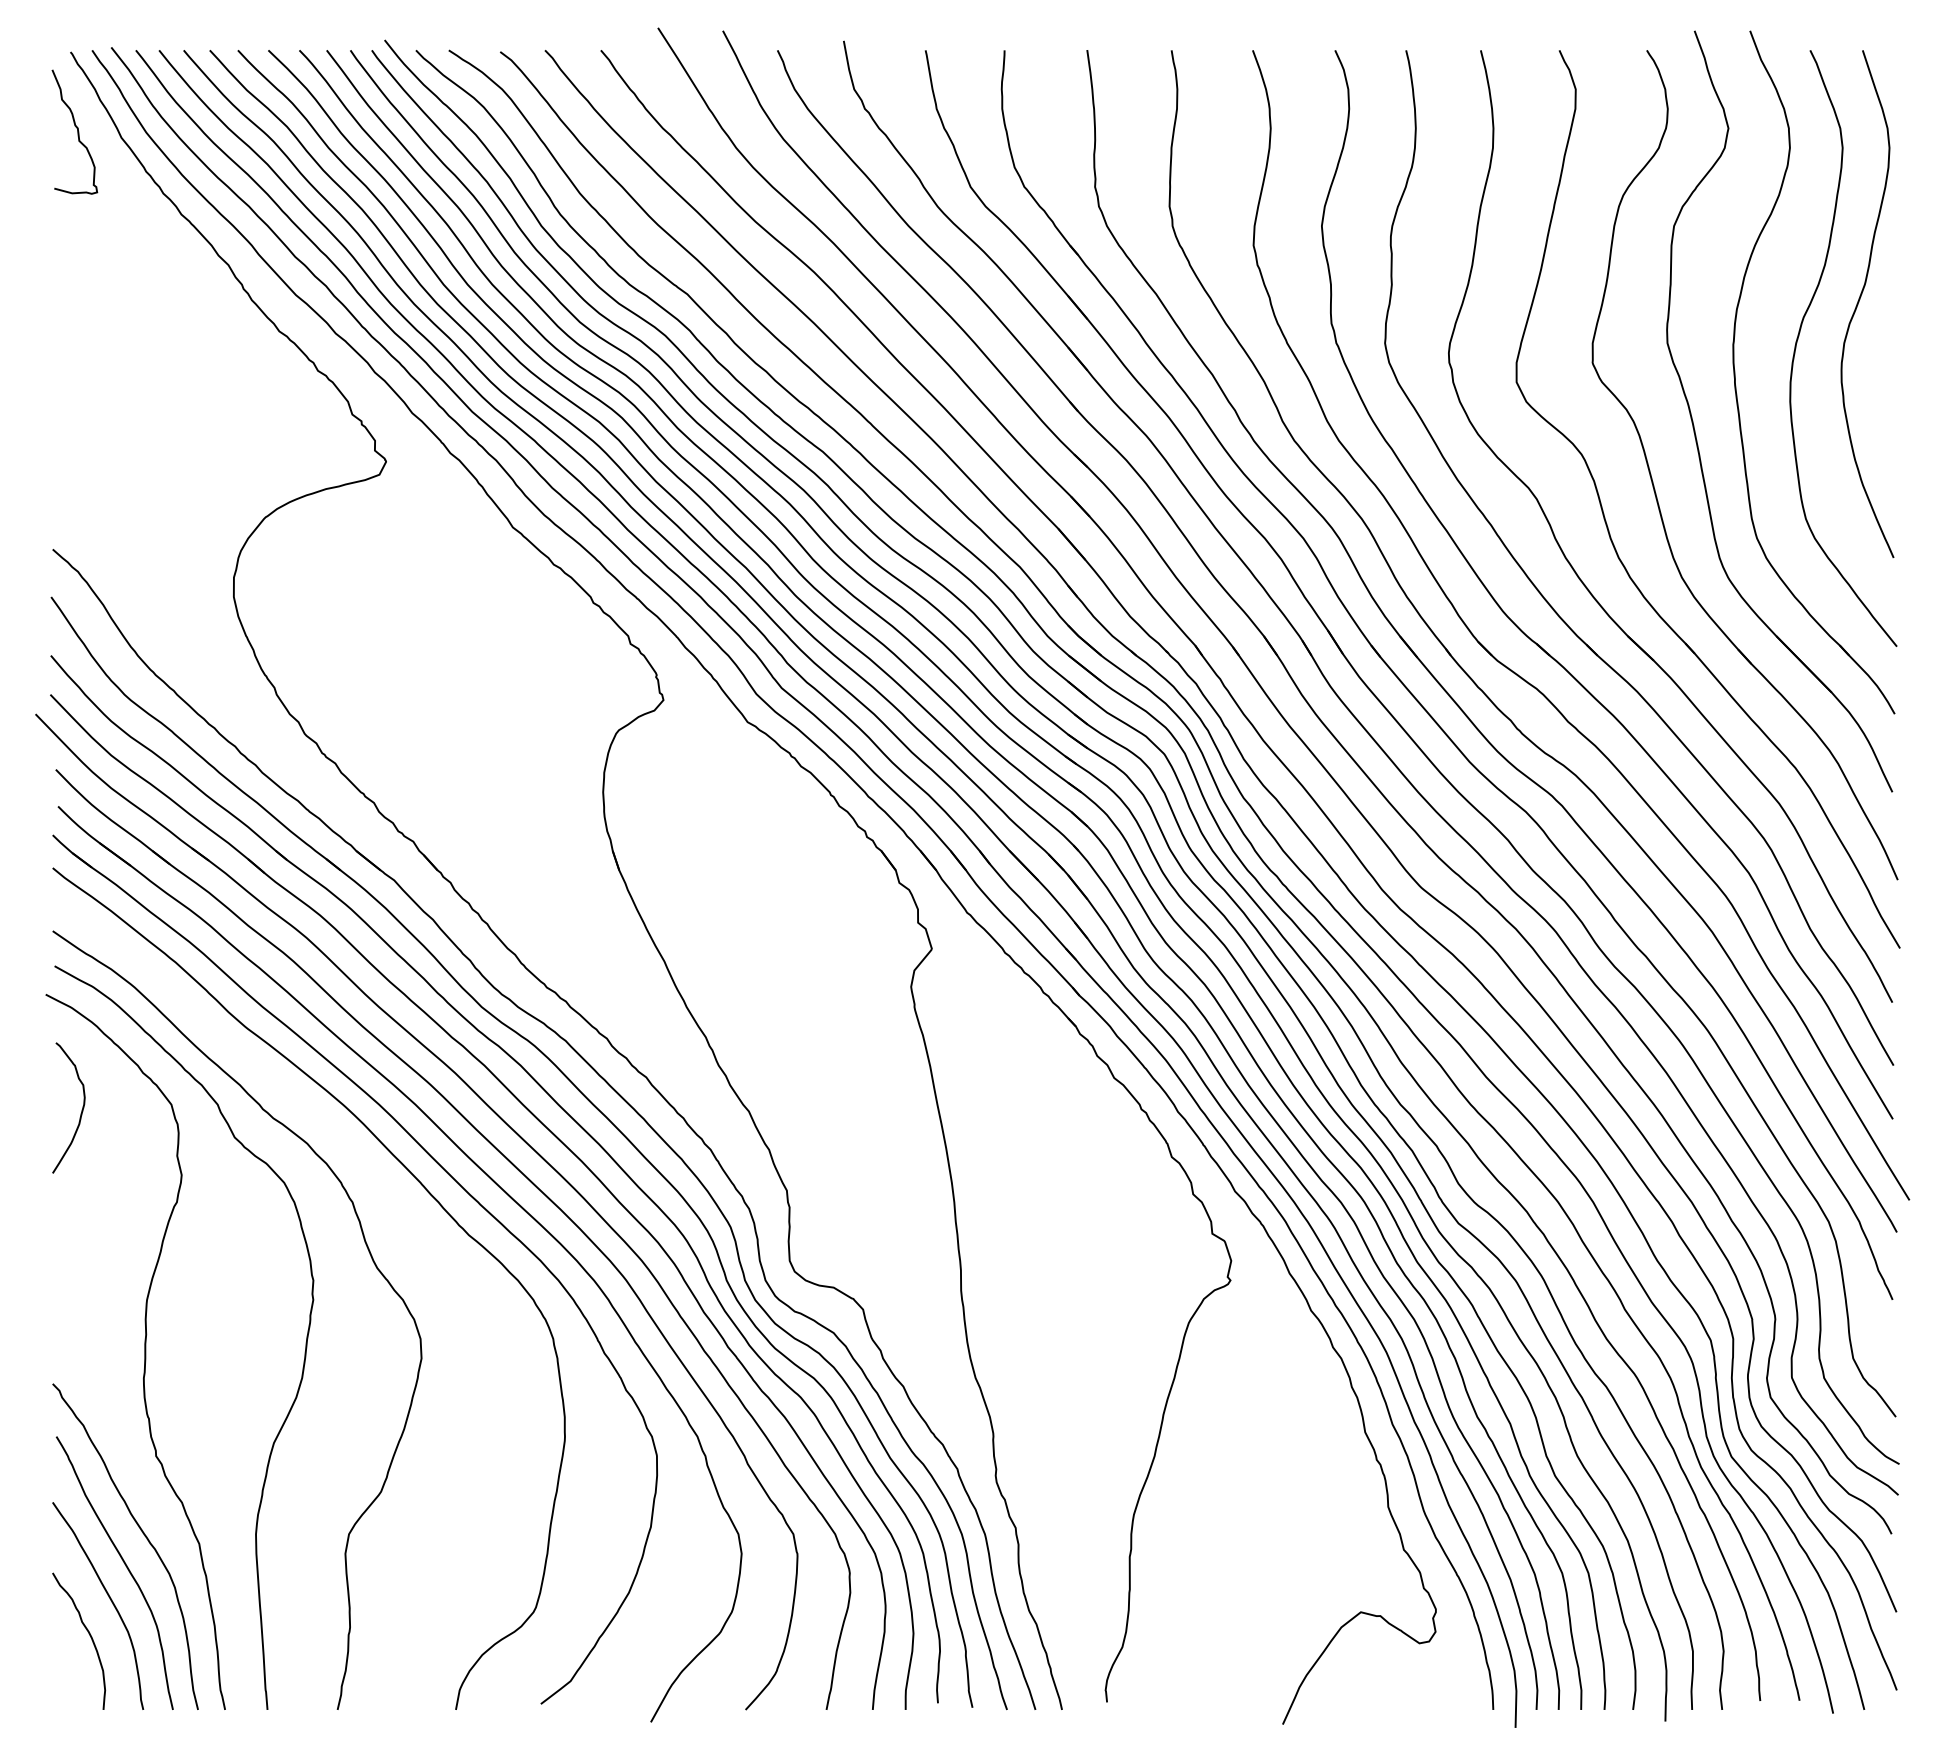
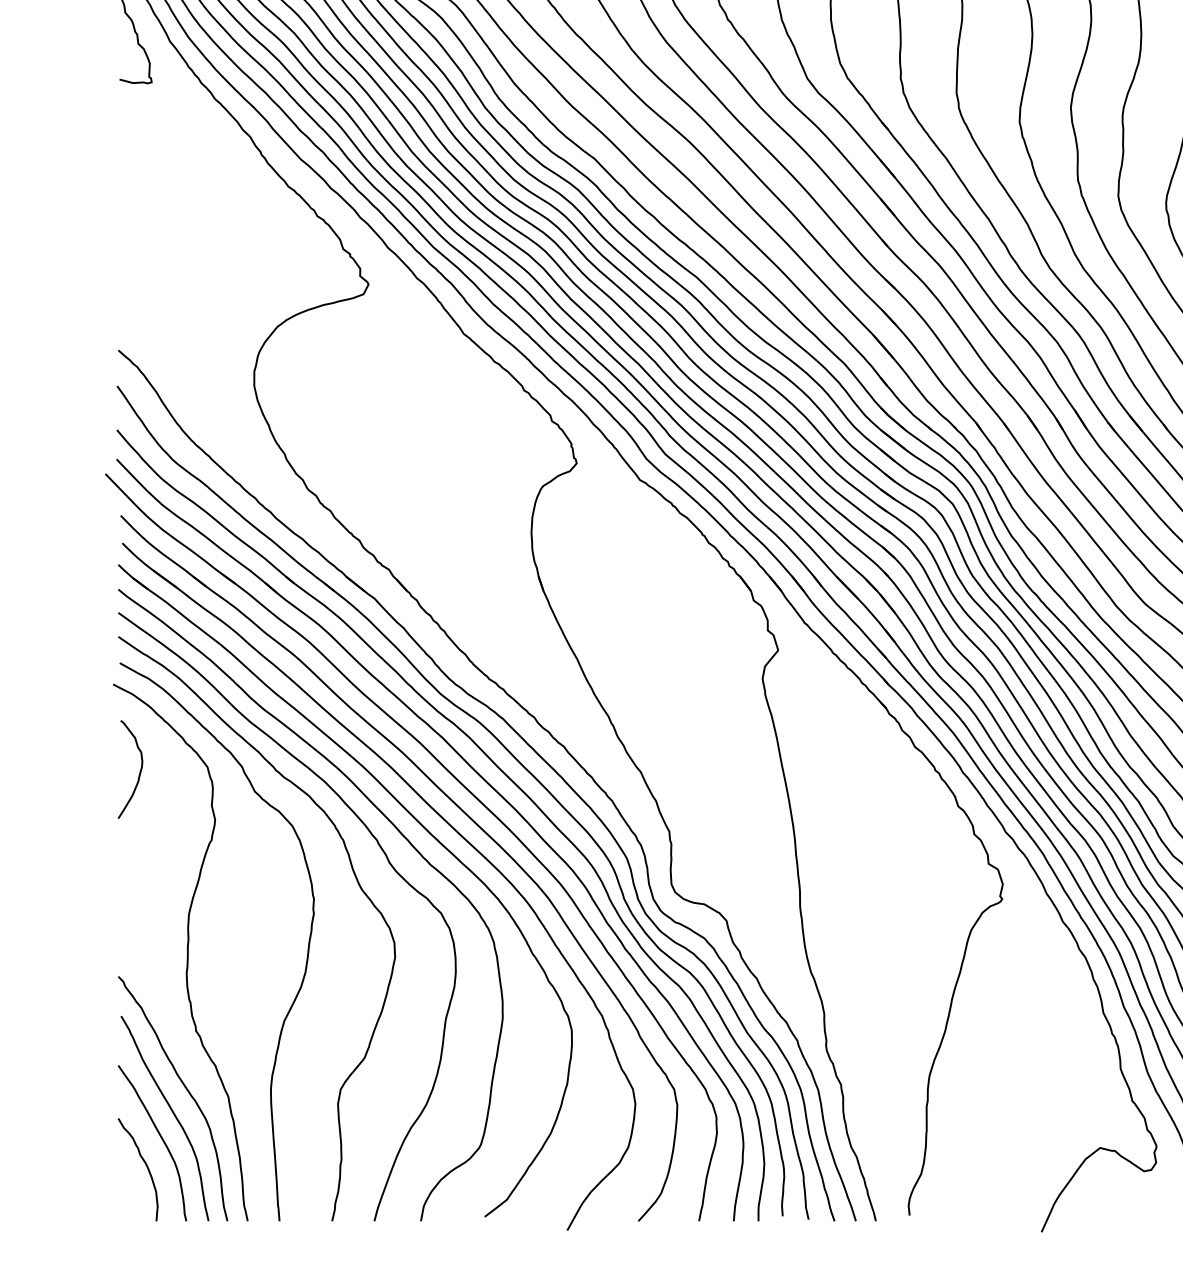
curve: (413, 1233) -> (389, 863), added

